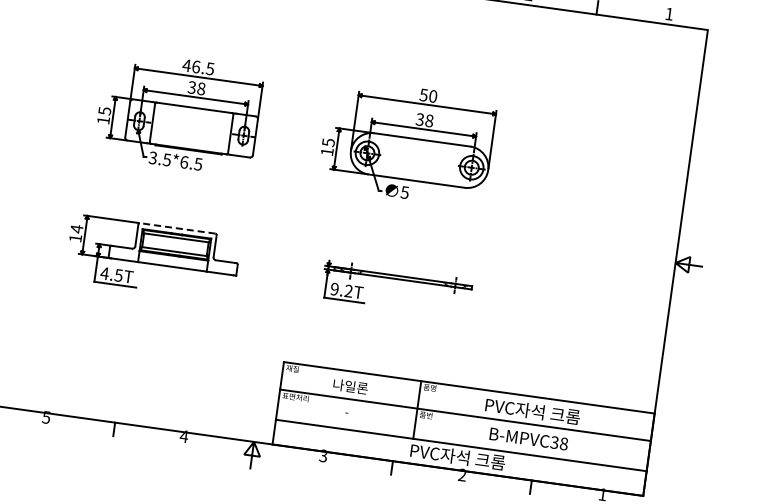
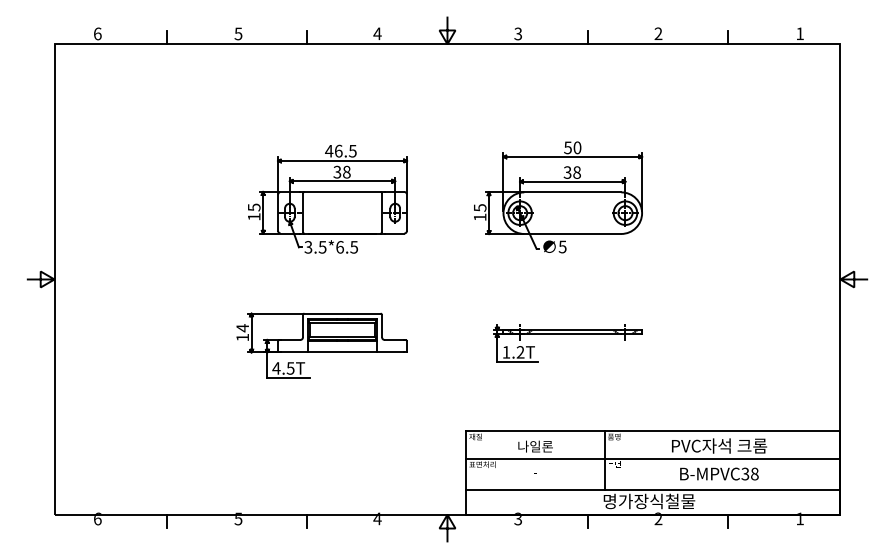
line: (177, 228) -> (342, 313), dashed -> solid
text: (334, 289) -> (506, 352), 9.2T -> 1.2T
text: (457, 456) -> (651, 501), PVC자석 크롬 -> 명가장식철물

